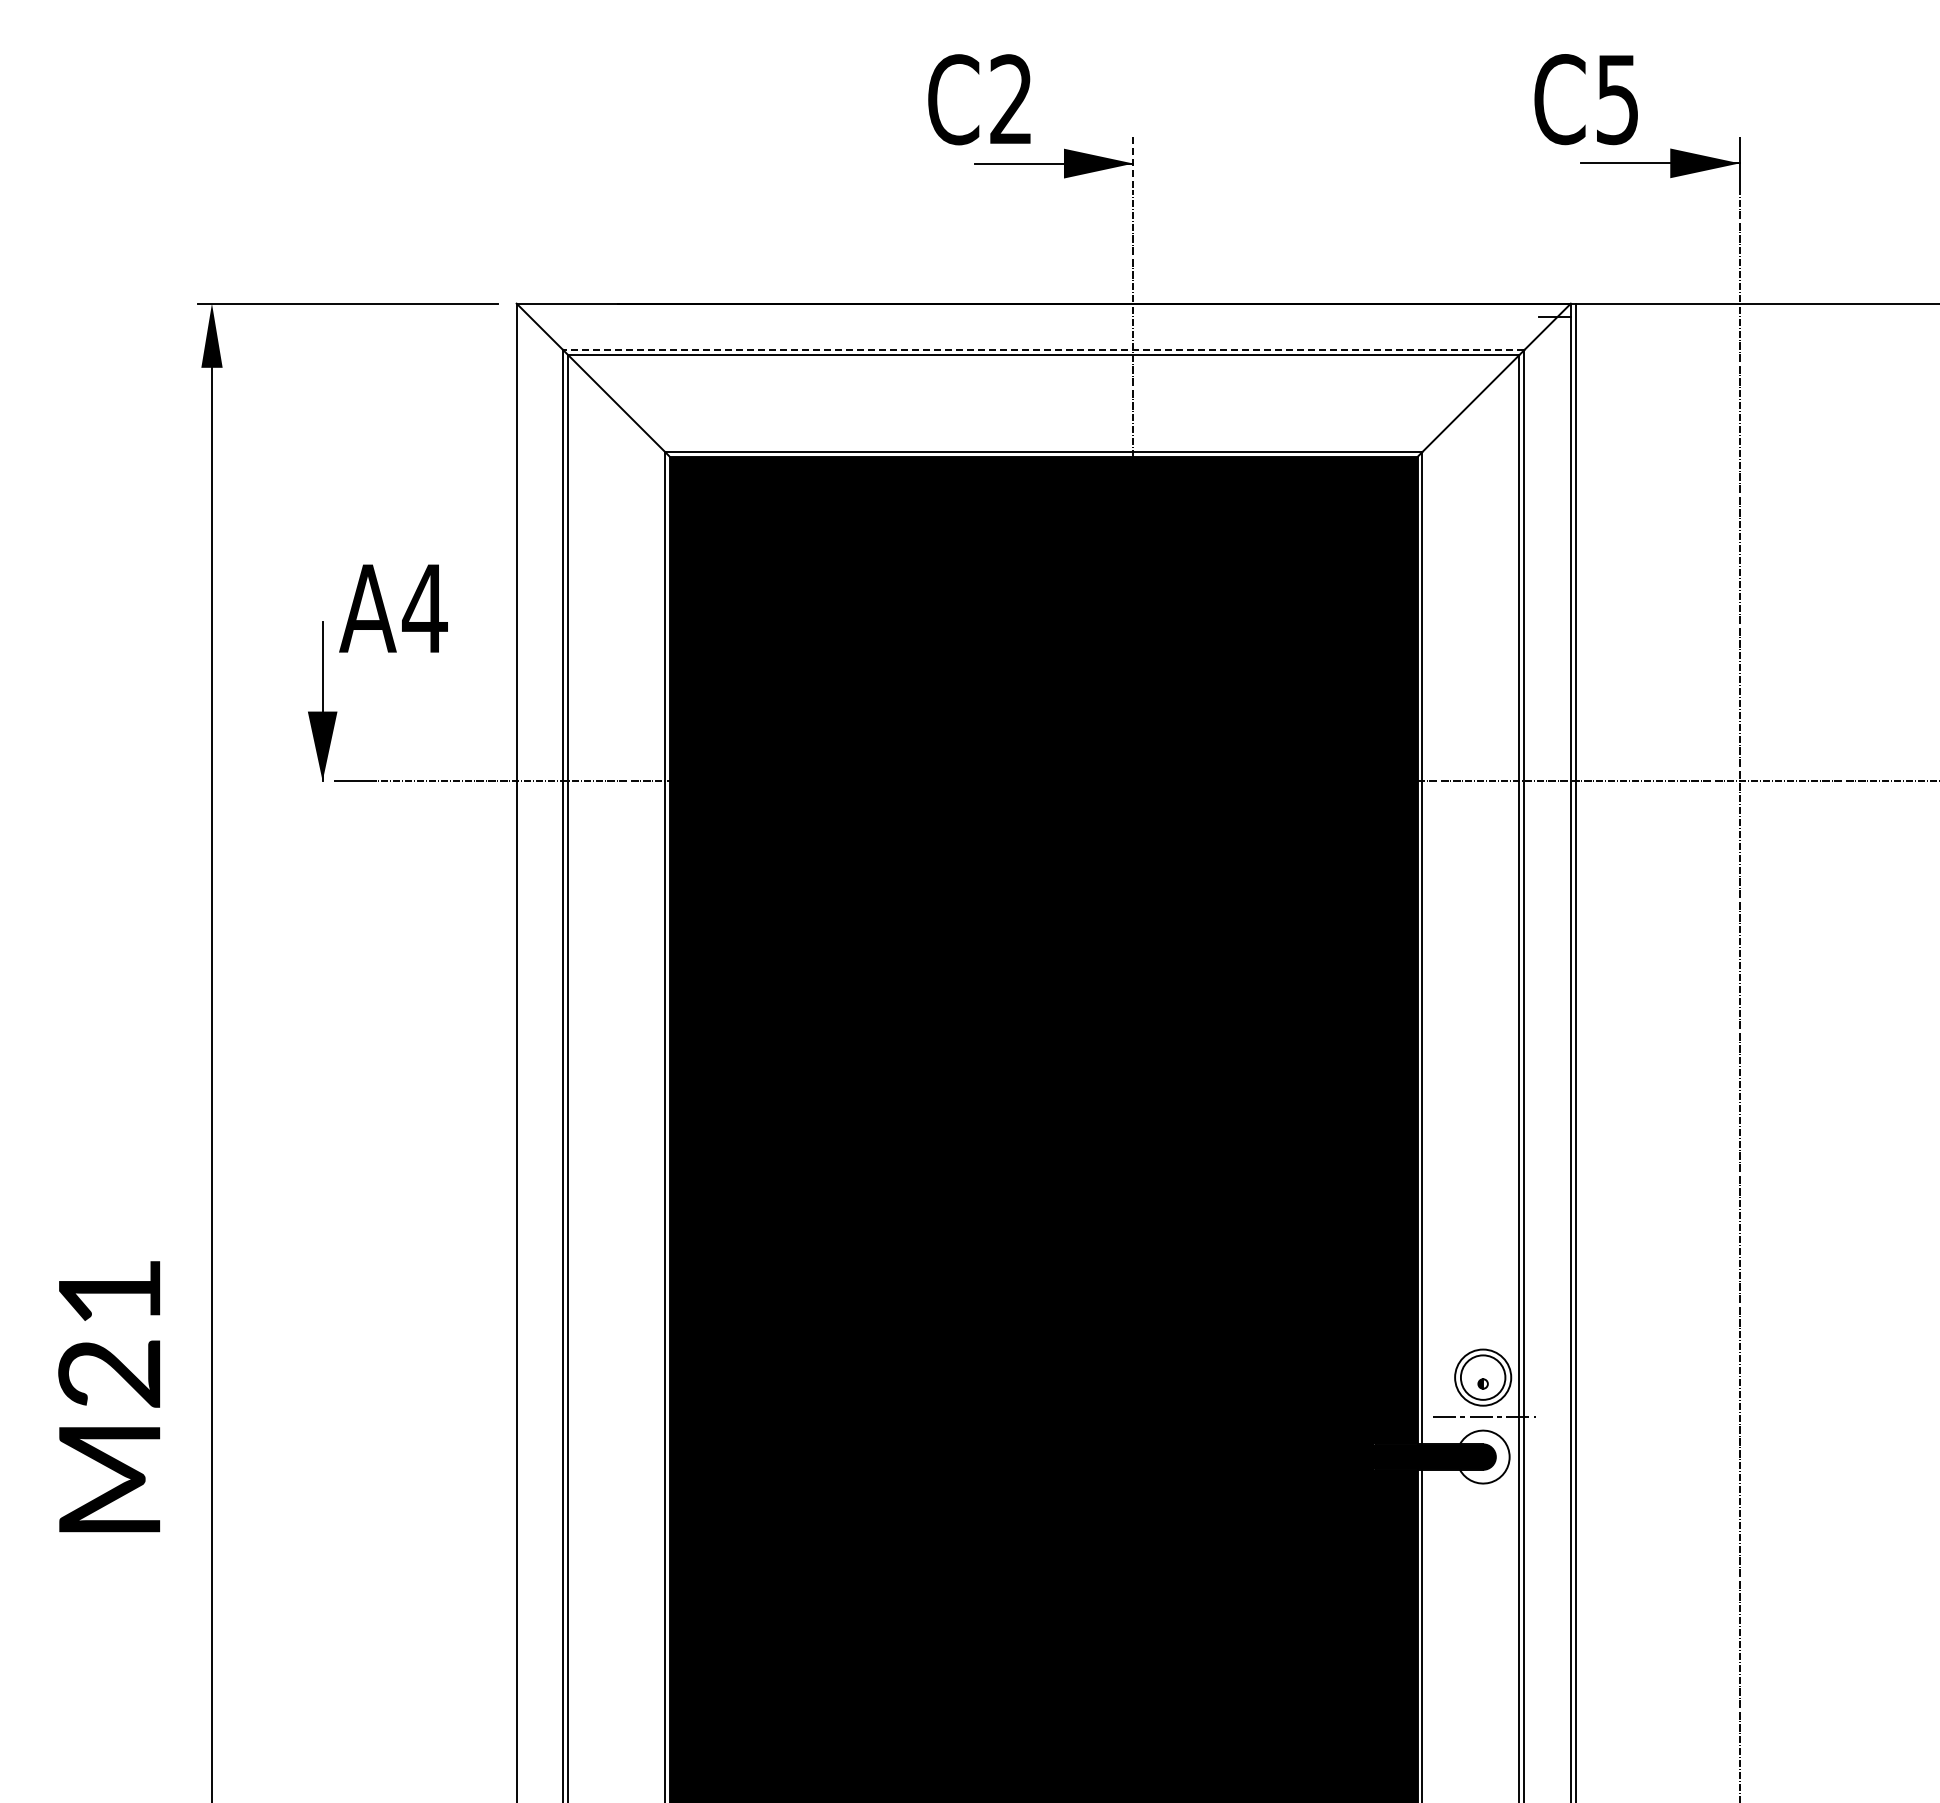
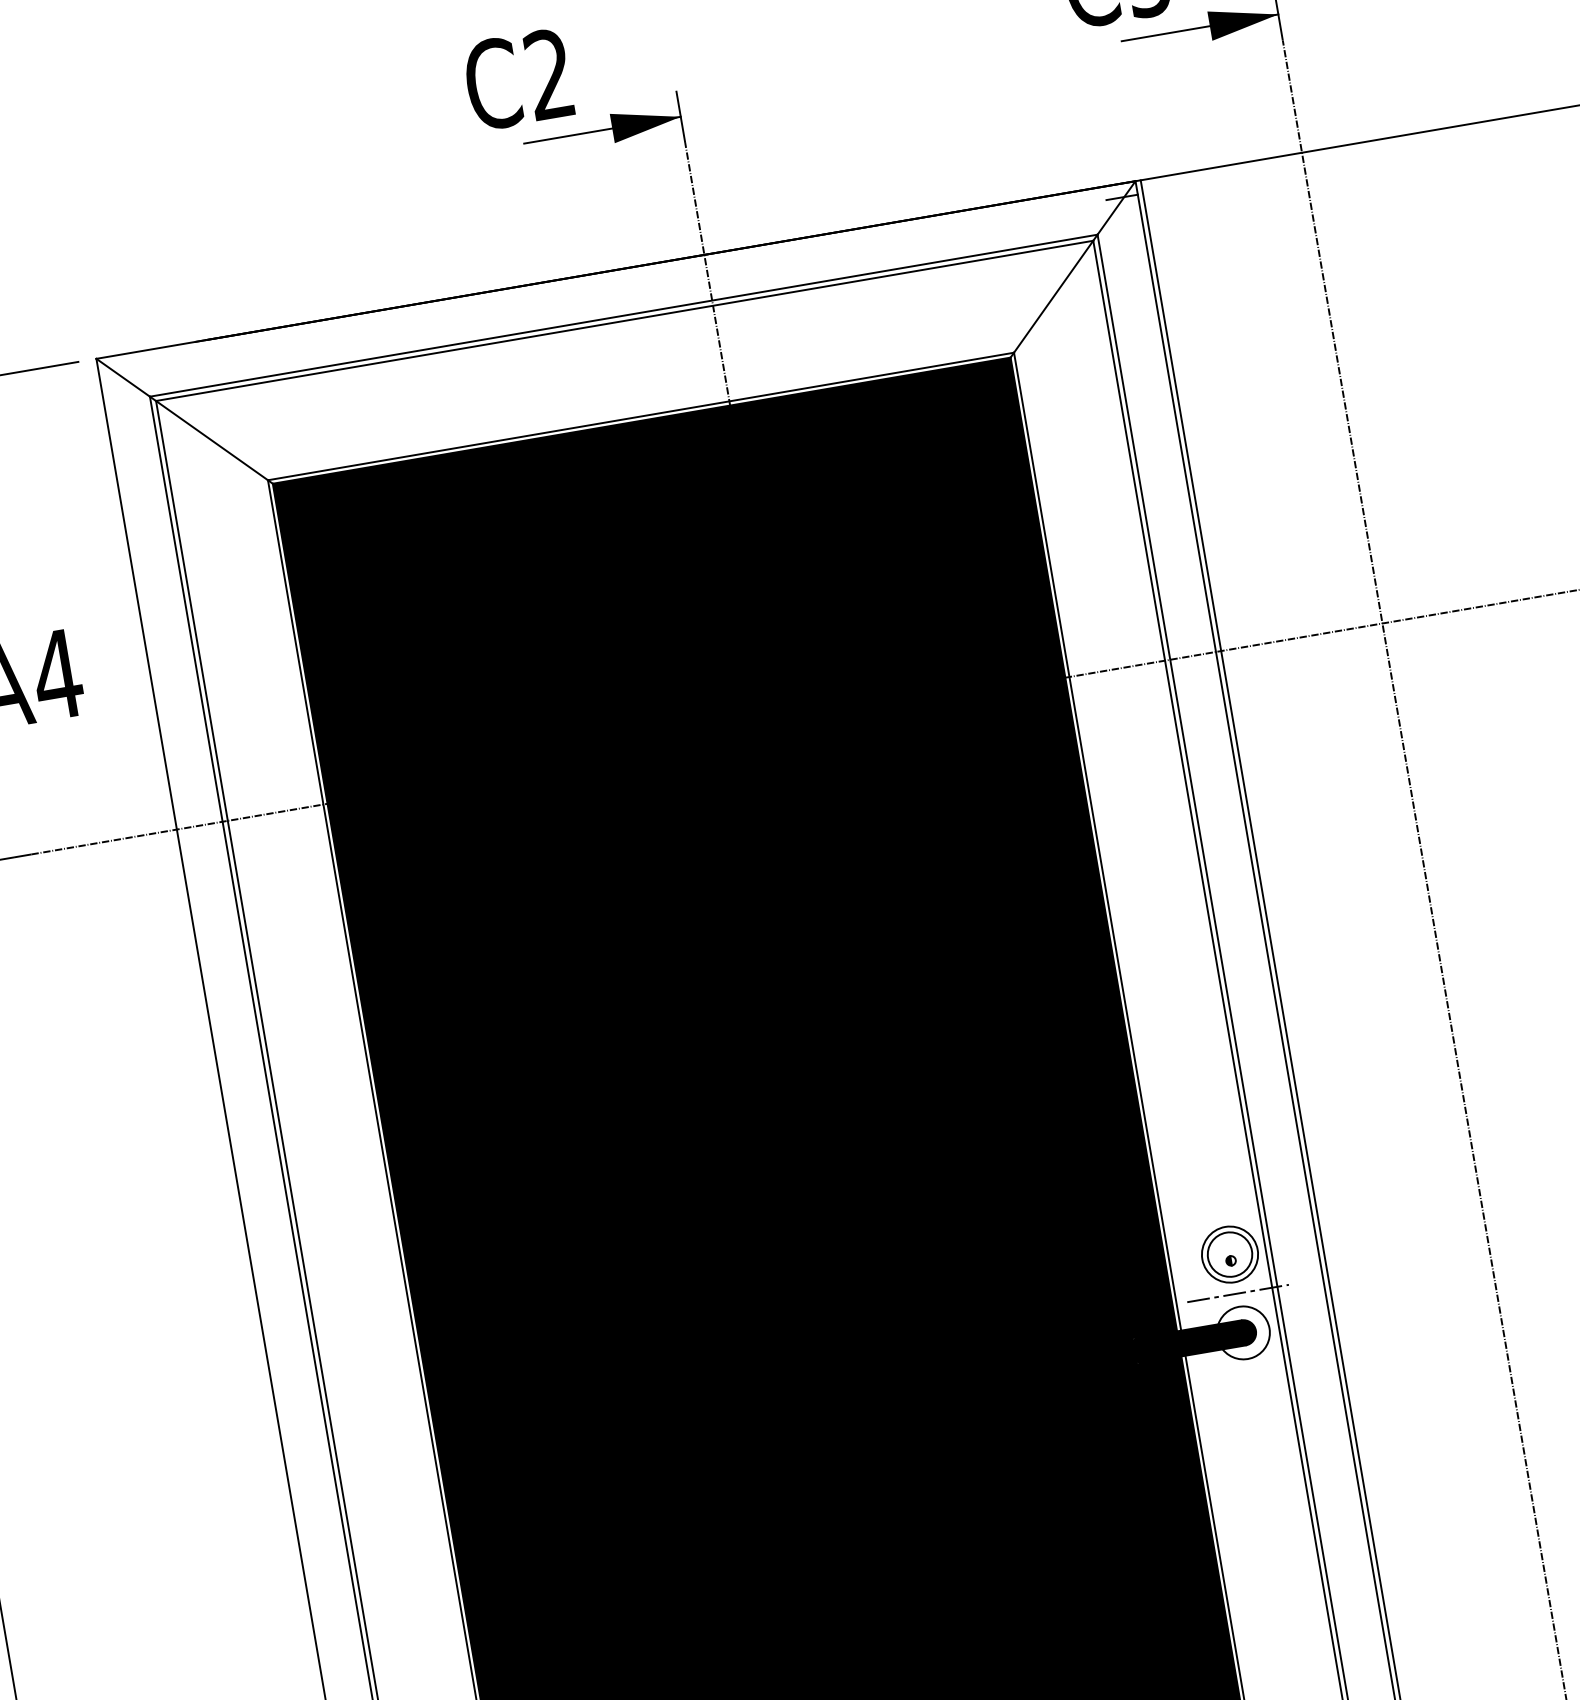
line: (1133, 164) -> (680, 117), dashed -> solid
line: (1043, 350) -> (623, 316), dashed -> solid

